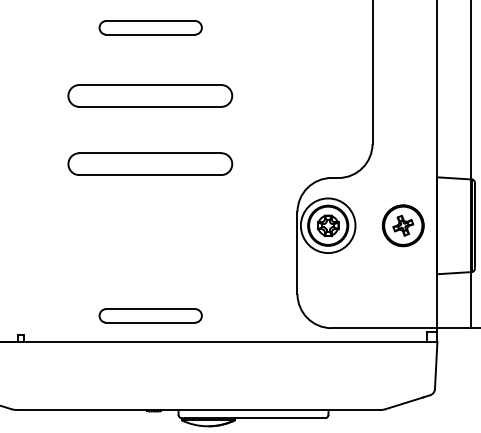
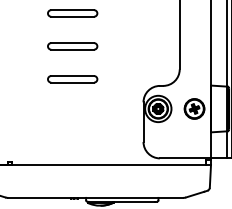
part: (150, 96) -> (72, 46), size x0.62
part: (150, 164) -> (72, 79), size x0.62
part: (150, 315) -> (72, 152), removed

